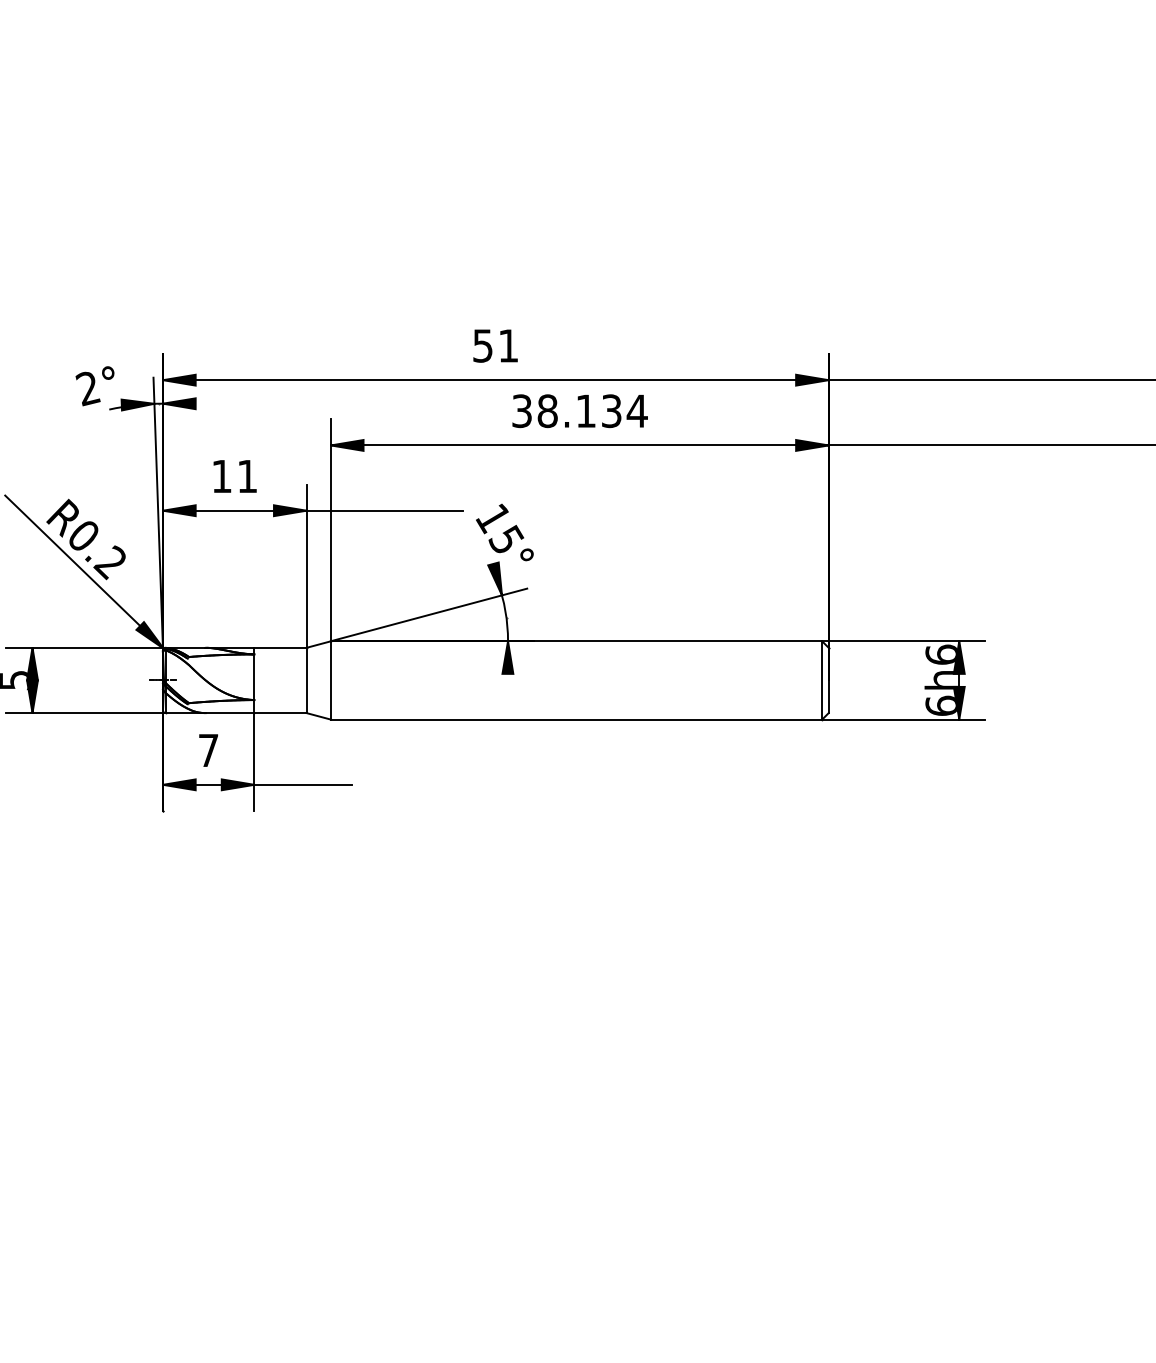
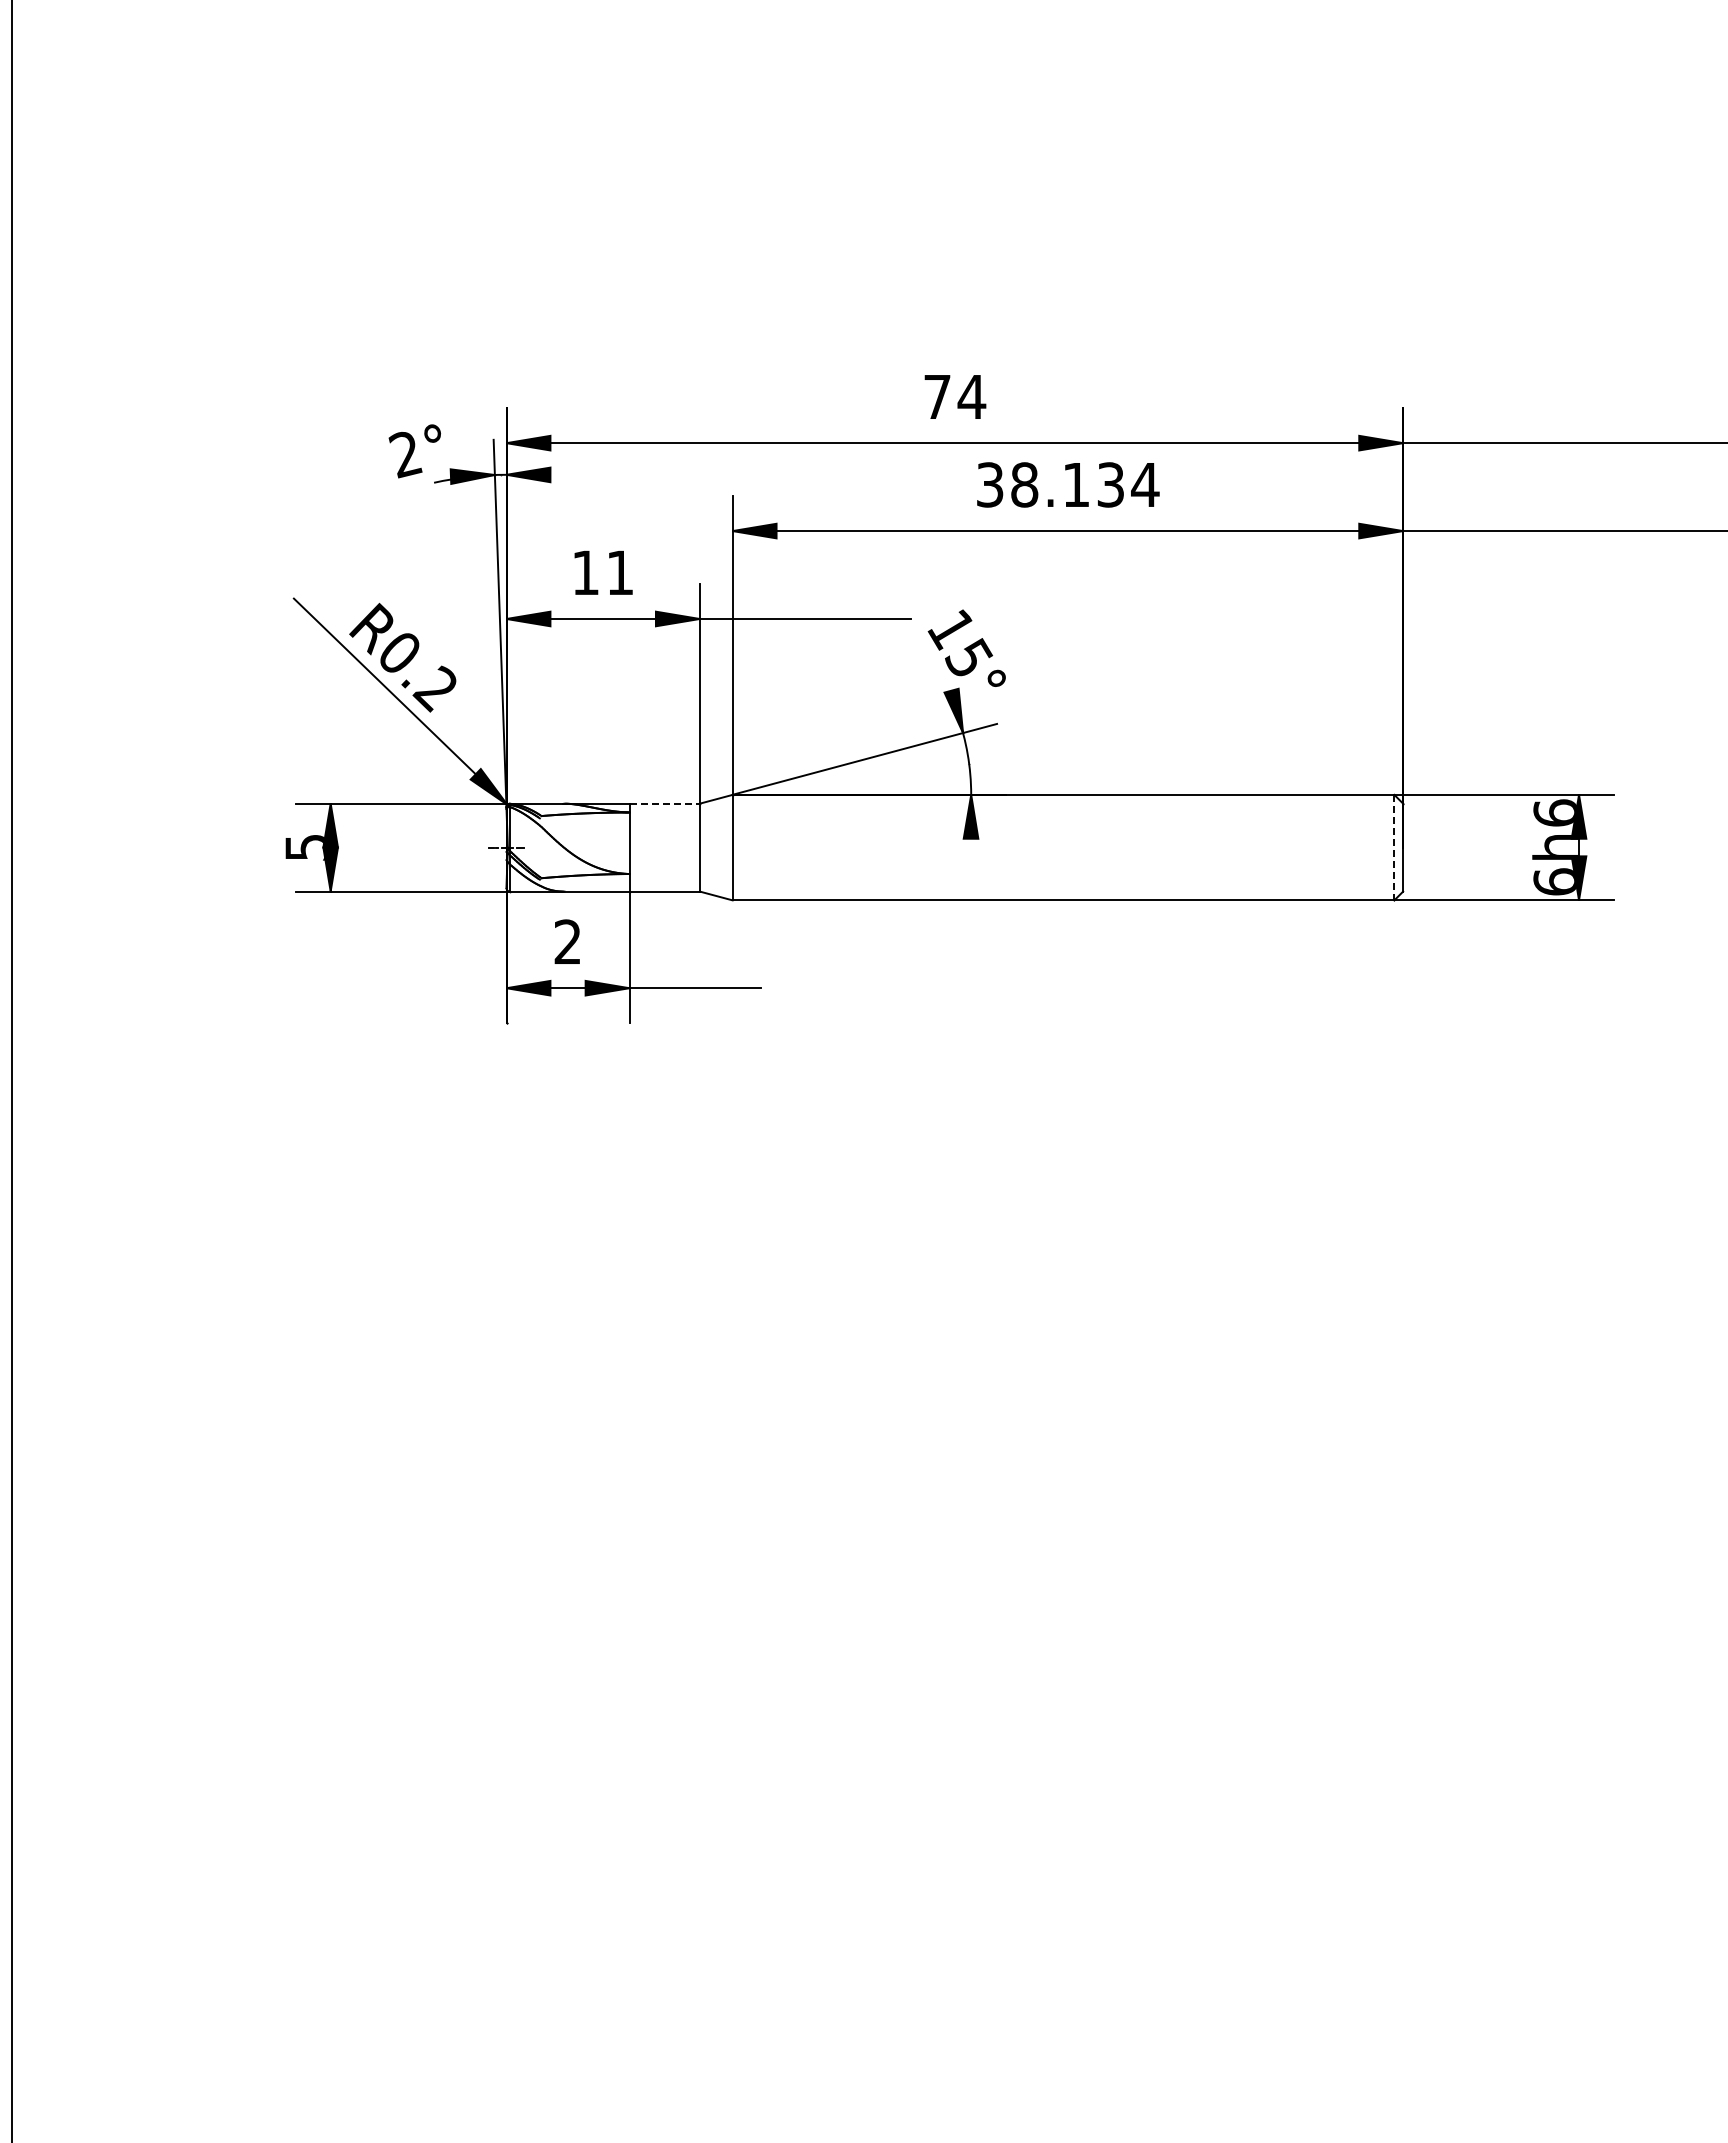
text: (496, 346) -> (955, 397), 51 -> 74
line: (281, 647) -> (665, 803), solid -> dashed
line: (822, 680) -> (1394, 847), solid -> dashed
text: (208, 750) -> (567, 941), 7 -> 2

